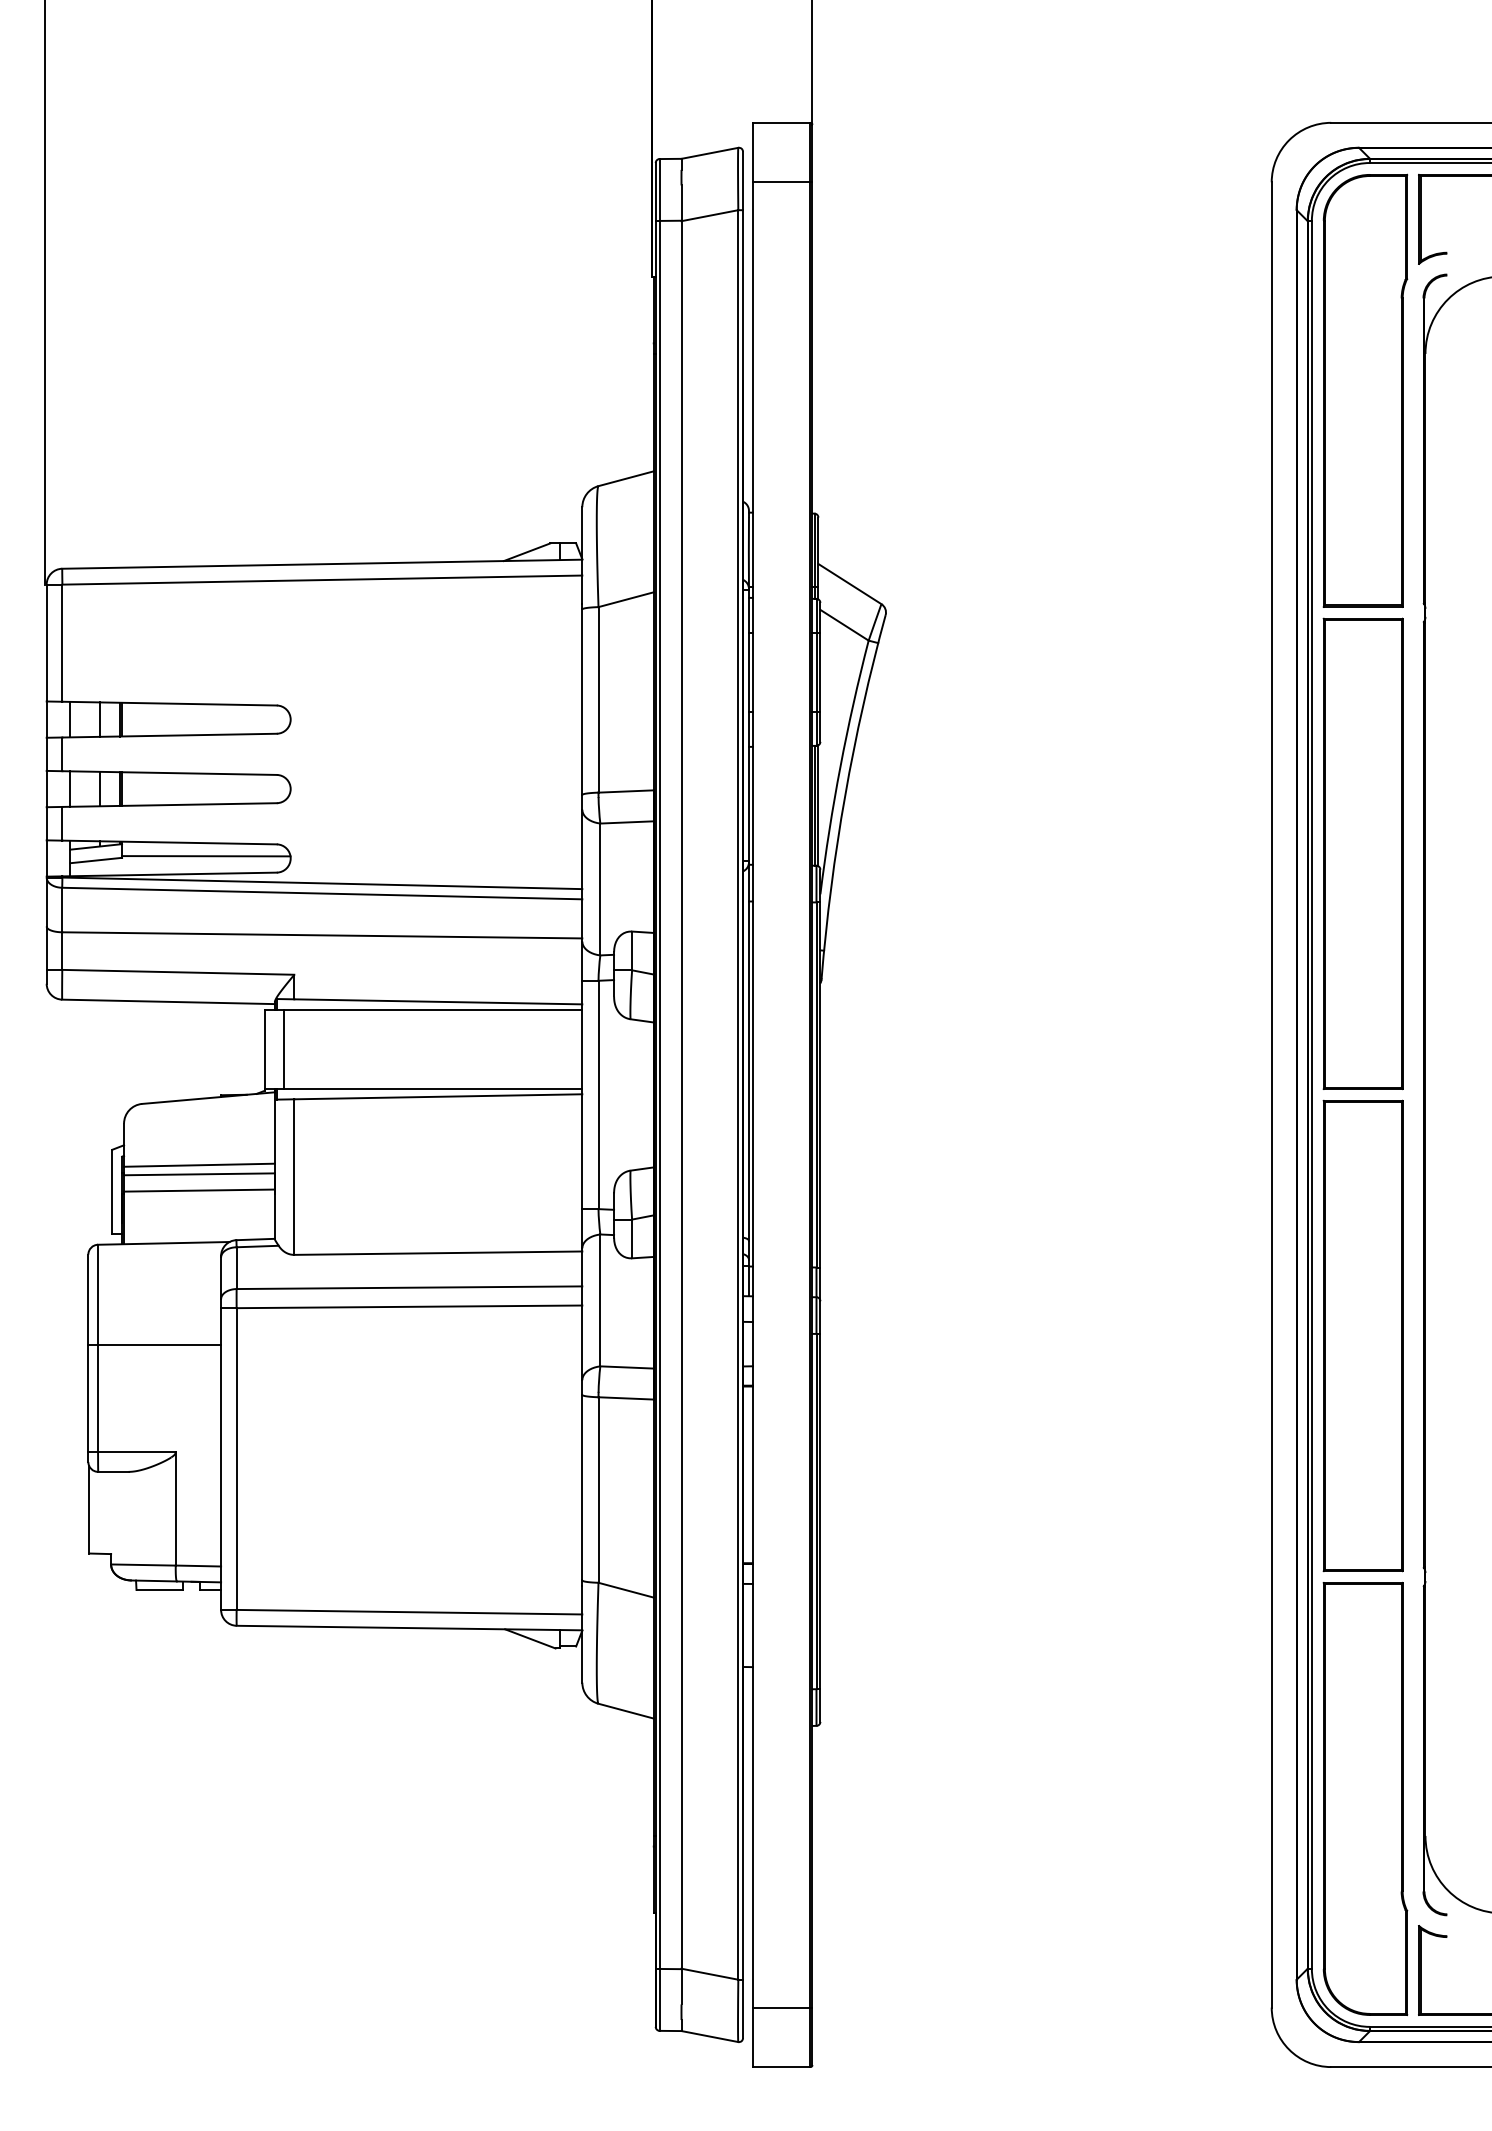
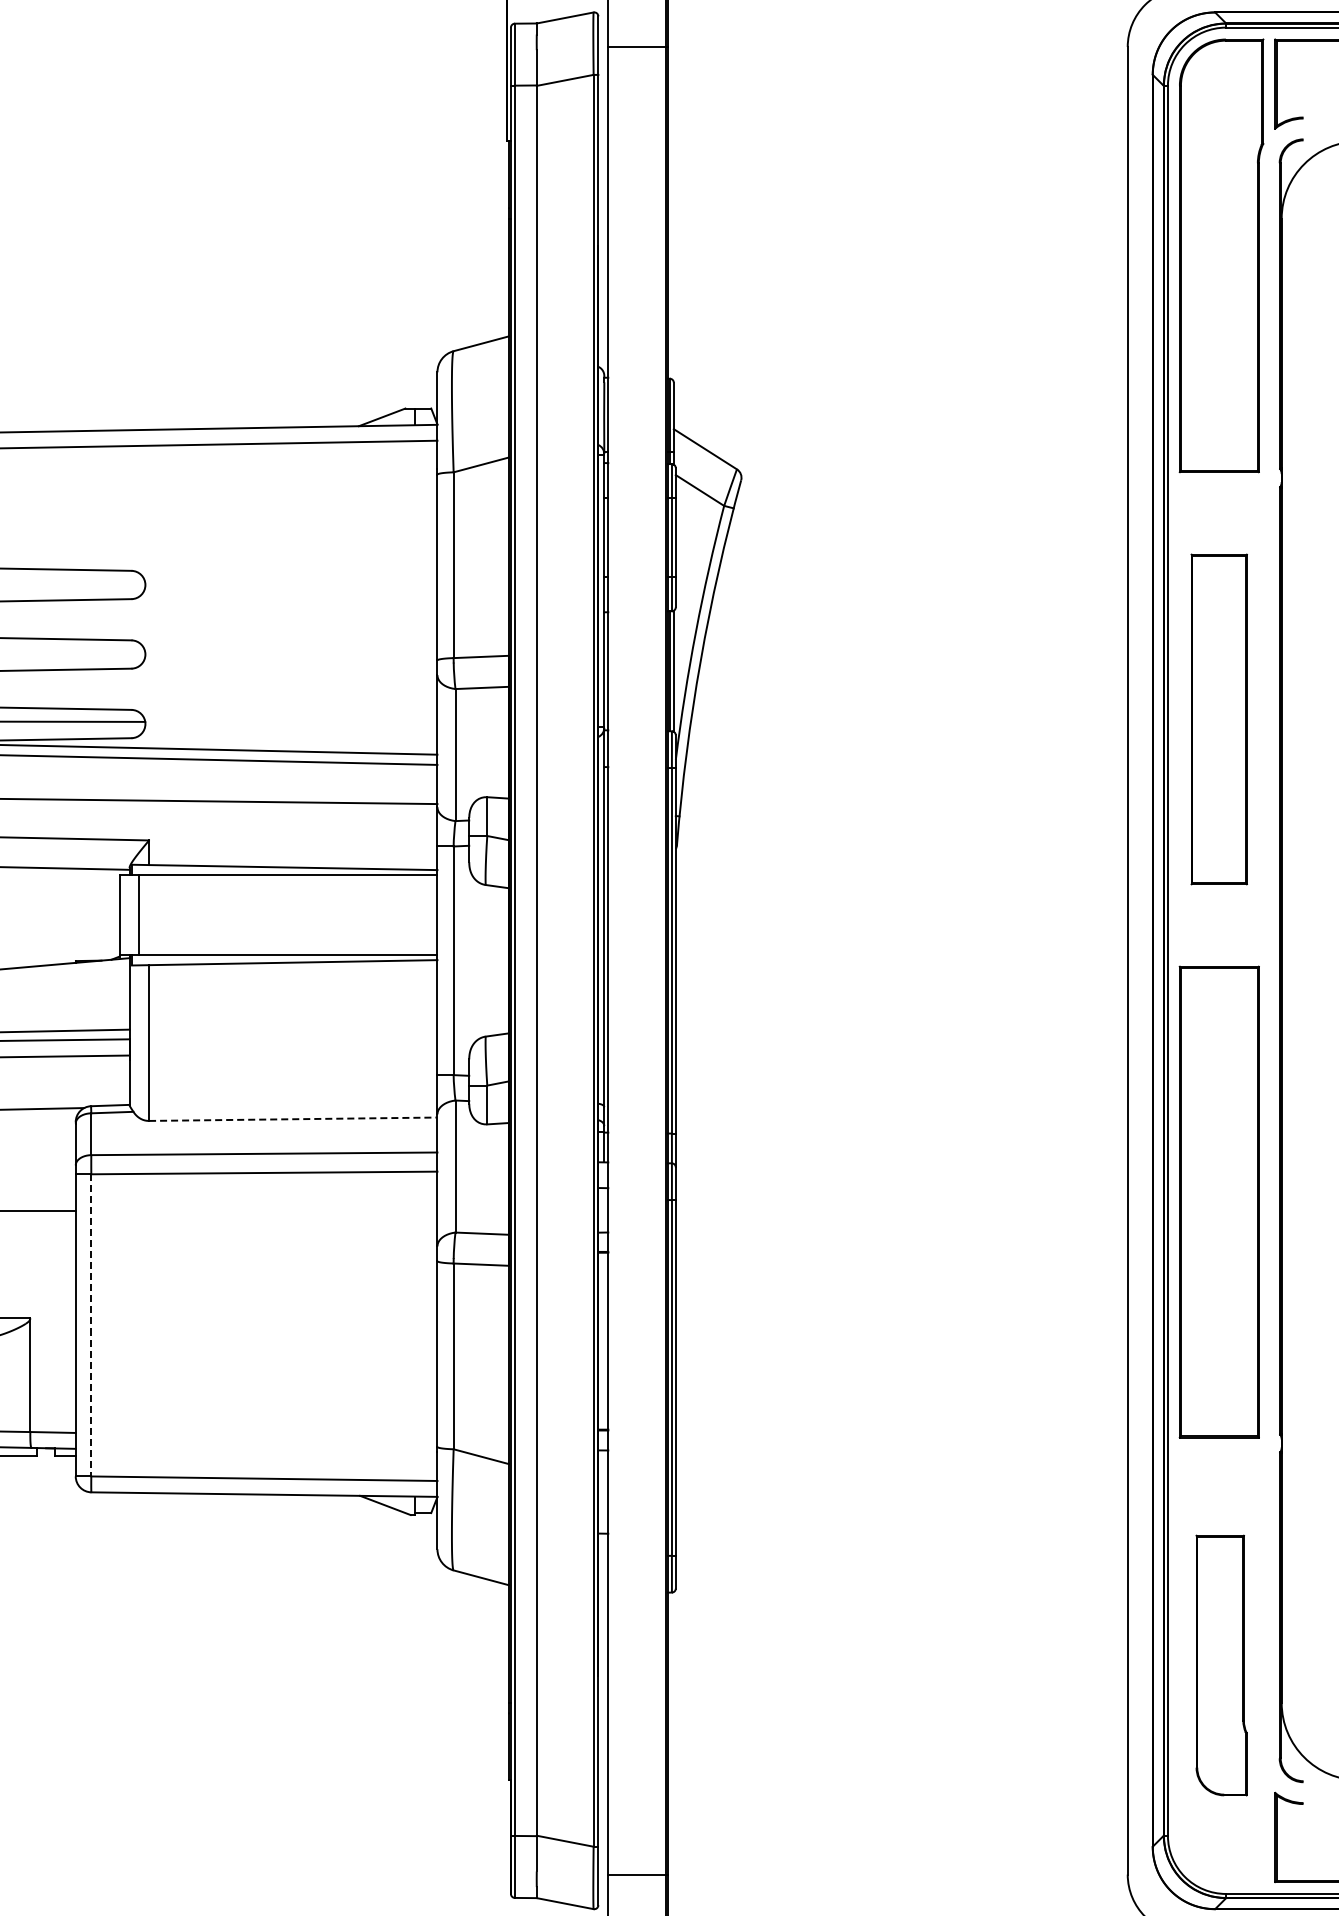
part: (1362, 853) -> (1218, 719), size x0.7
line: (438, 1253) -> (293, 1119), solid -> dashed
line: (236, 1459) -> (91, 1325), solid -> dashed
part: (1365, 1798) -> (1221, 1665), size x0.6

